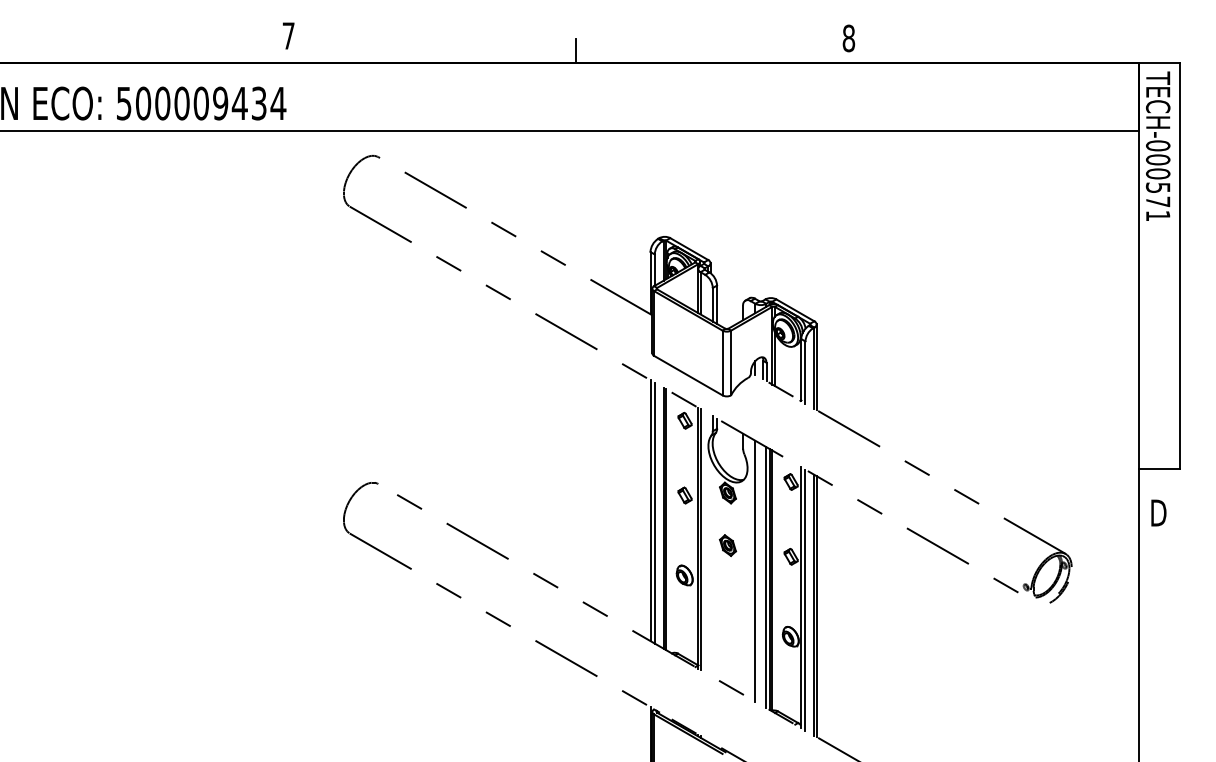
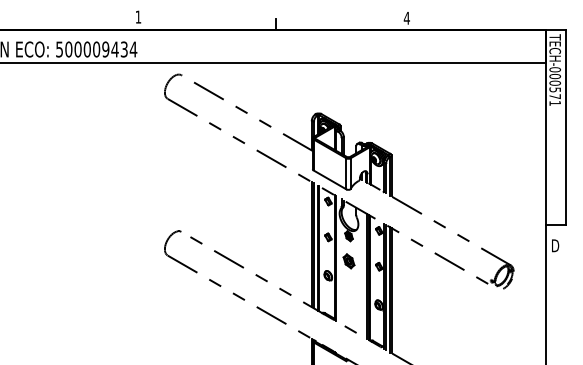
text: (288, 34) -> (138, 16), 7 -> 1
text: (847, 36) -> (406, 17), 8 -> 4
part: (726, 545) -> (348, 261), size x1.4
line: (756, 570) -> (362, 273), removed

